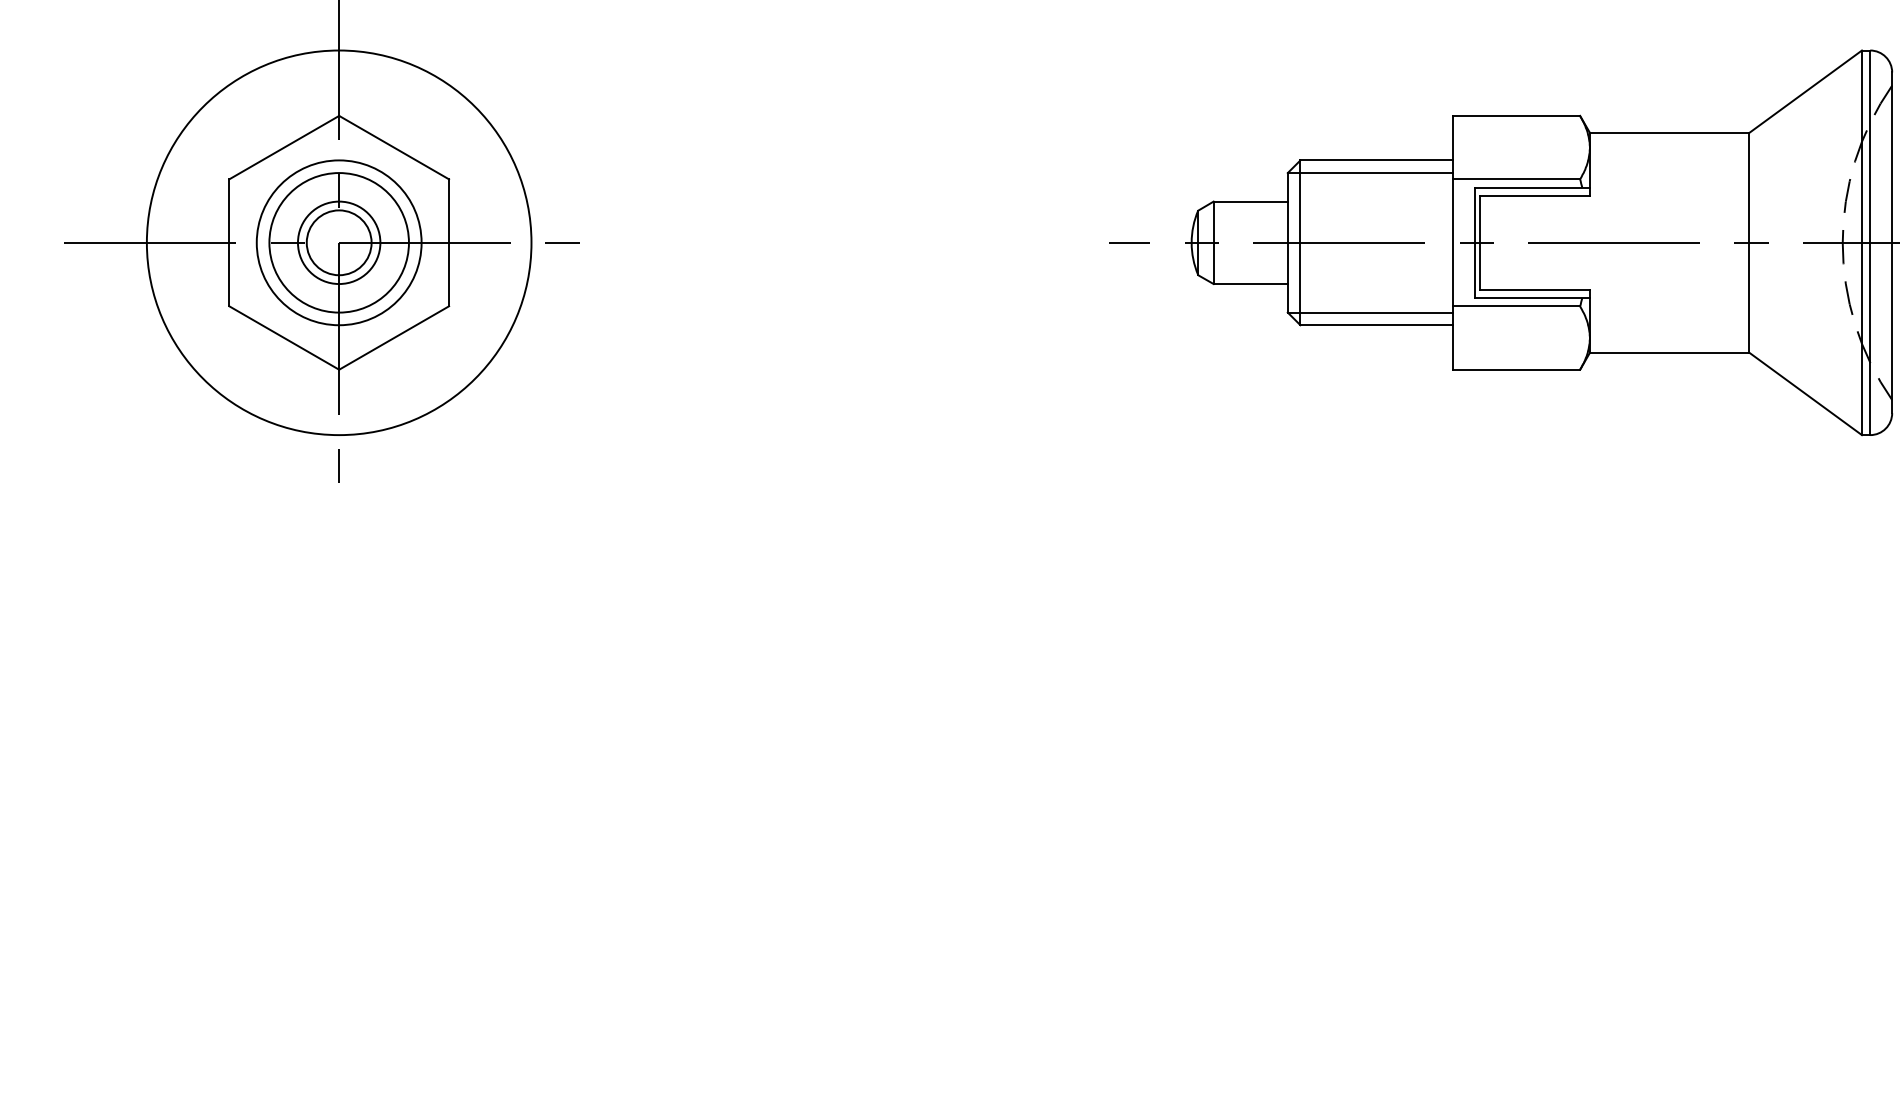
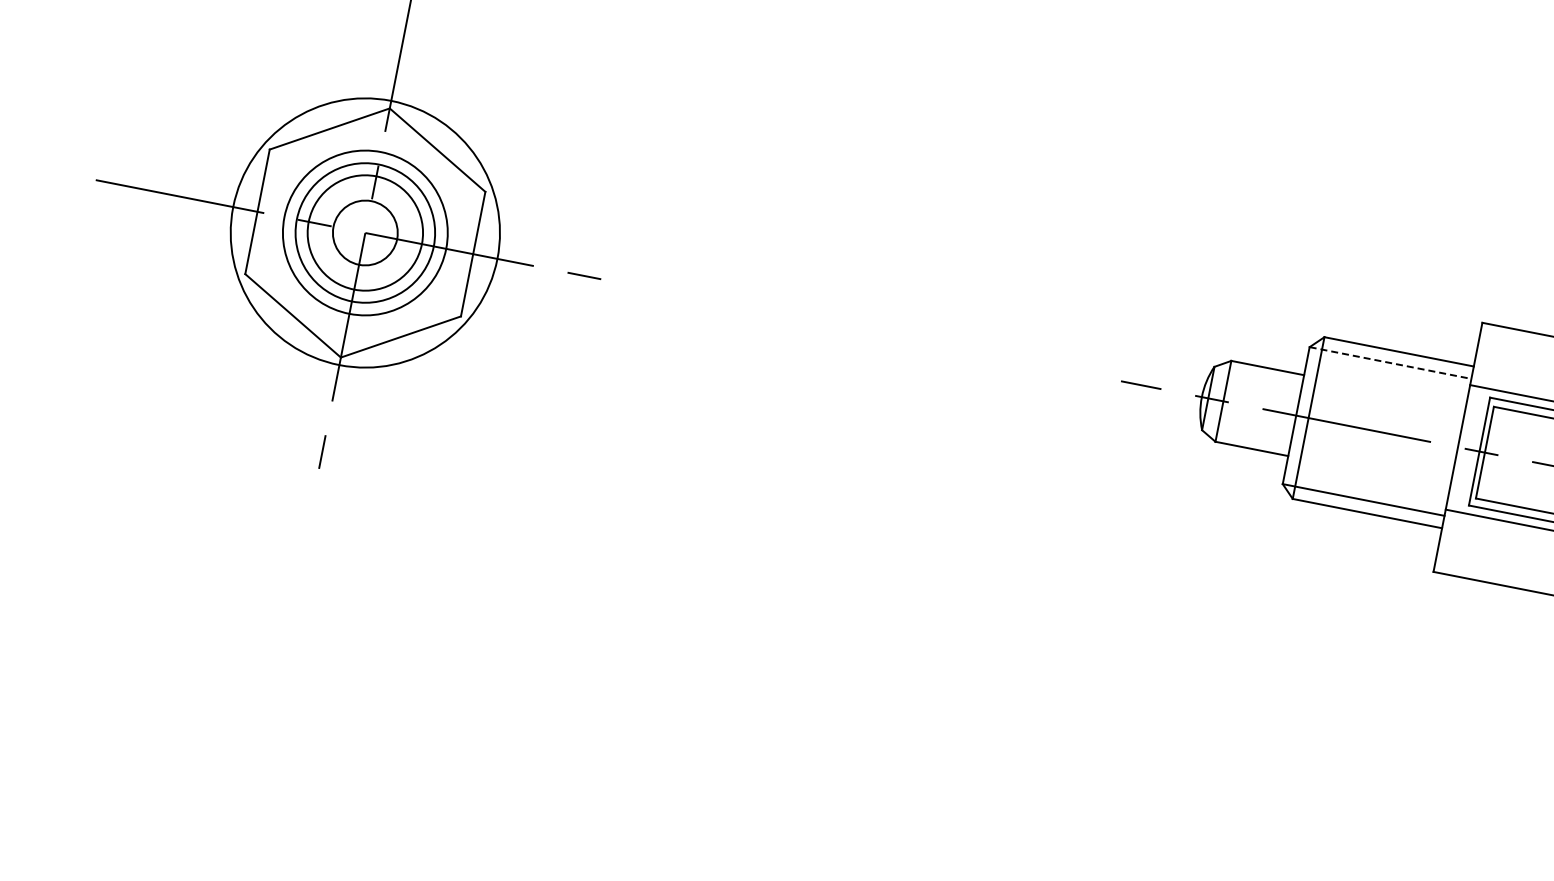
line: (1370, 173) -> (1390, 363), solid -> dashed
circle: (338, 242) -> (364, 232), size x0.7
circle: (338, 242) -> (364, 232), size x1.4

